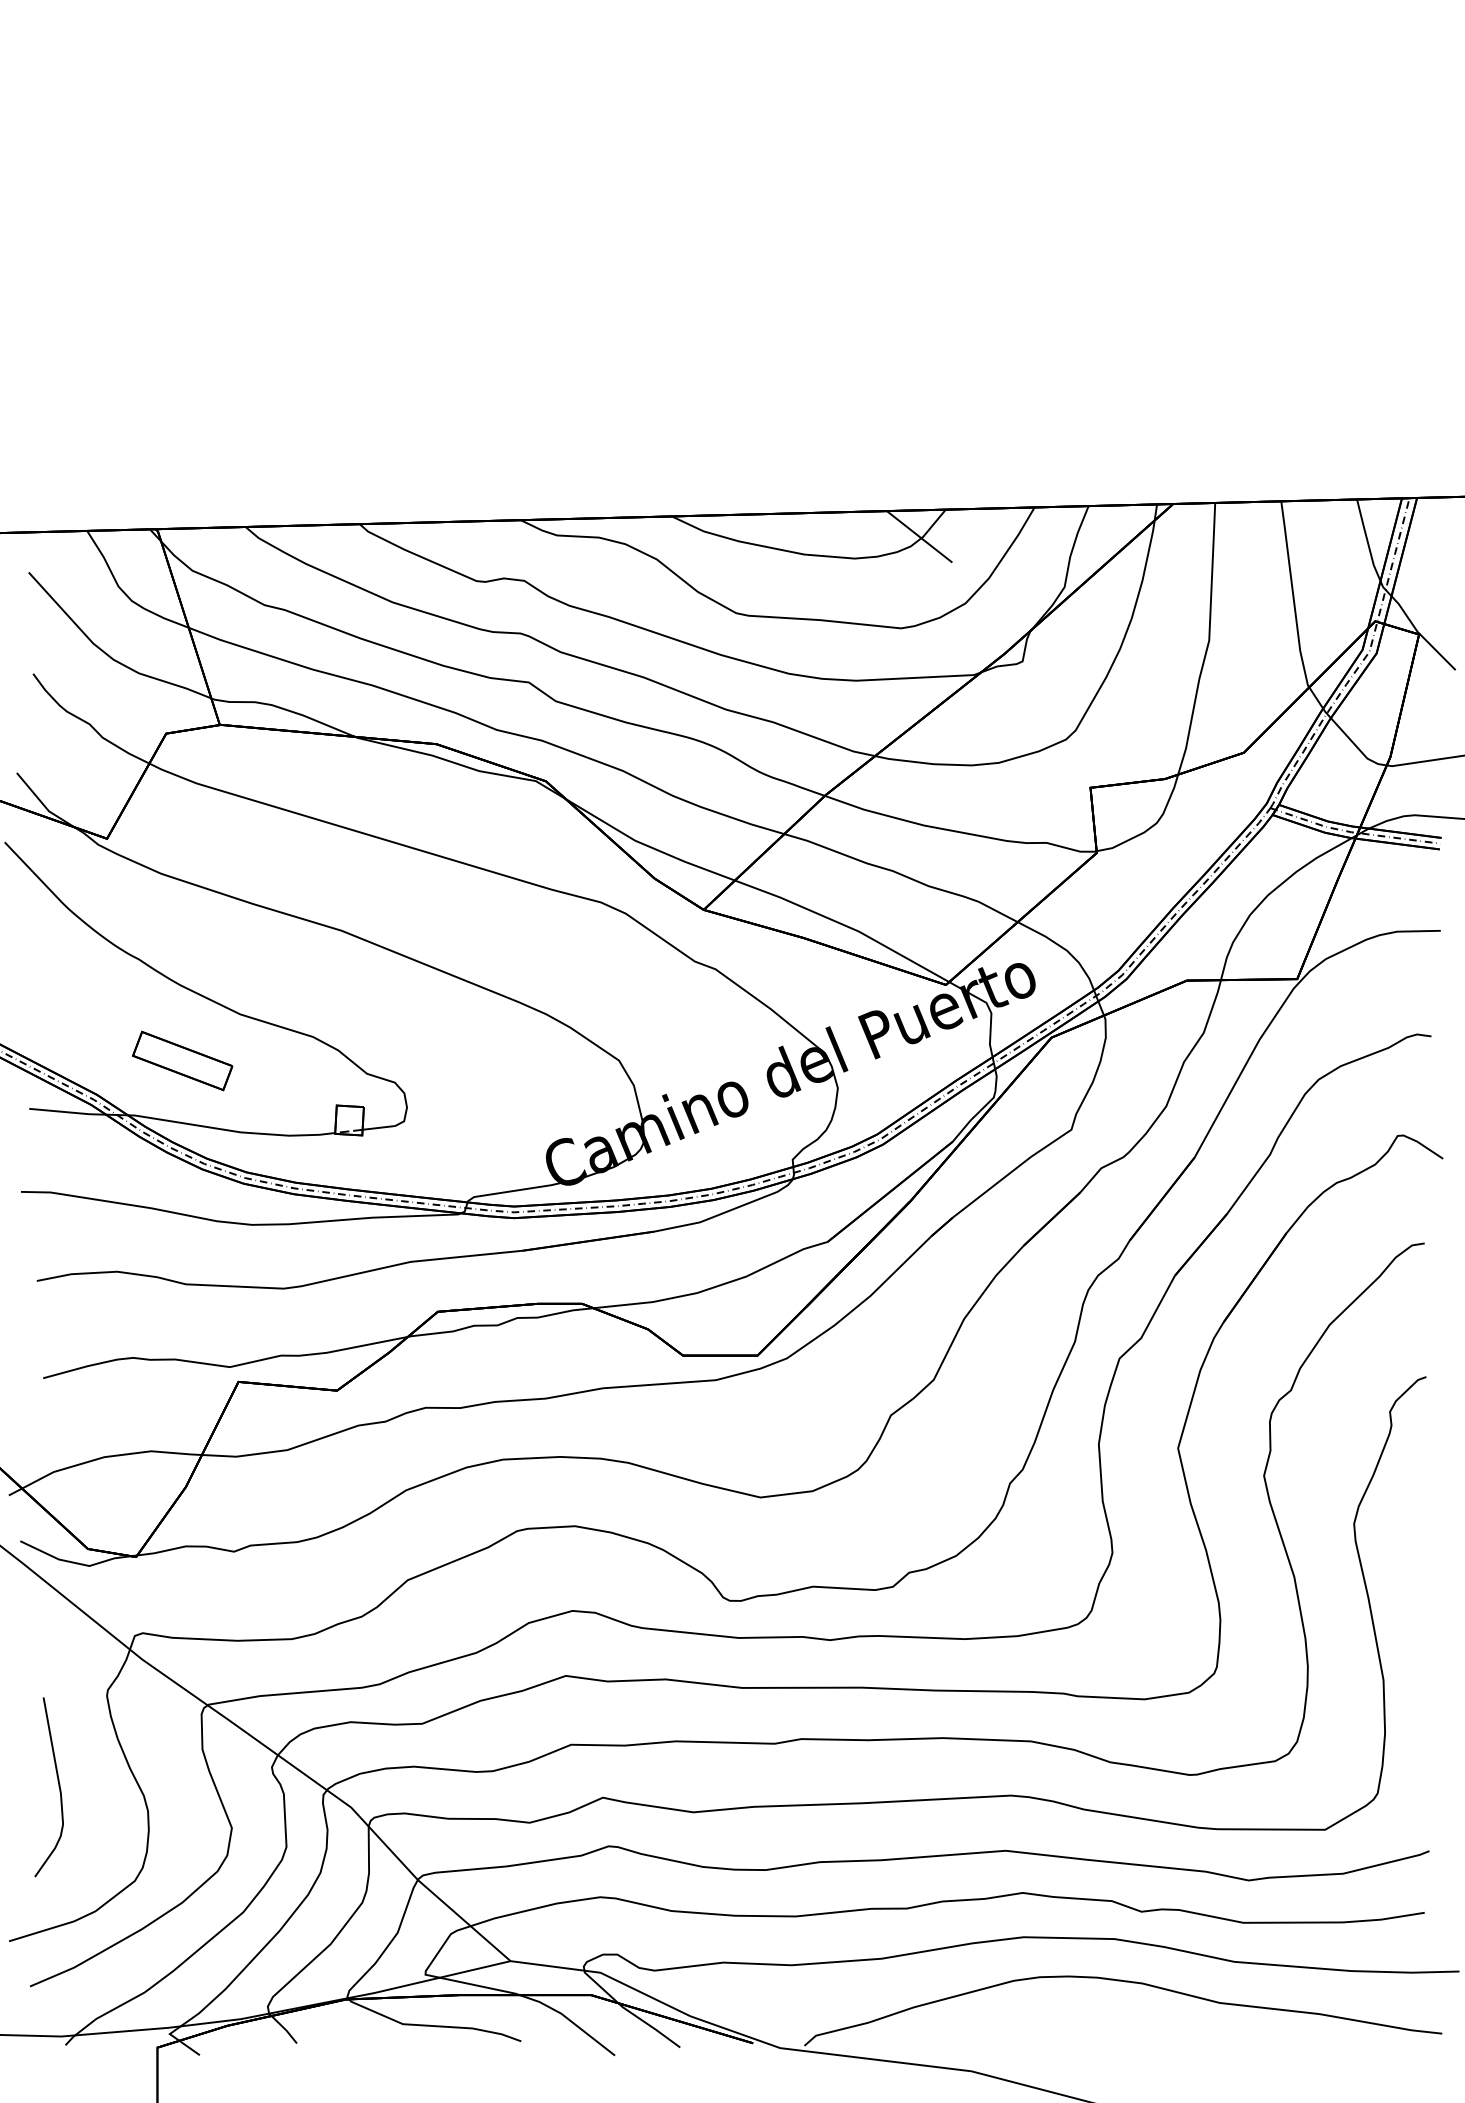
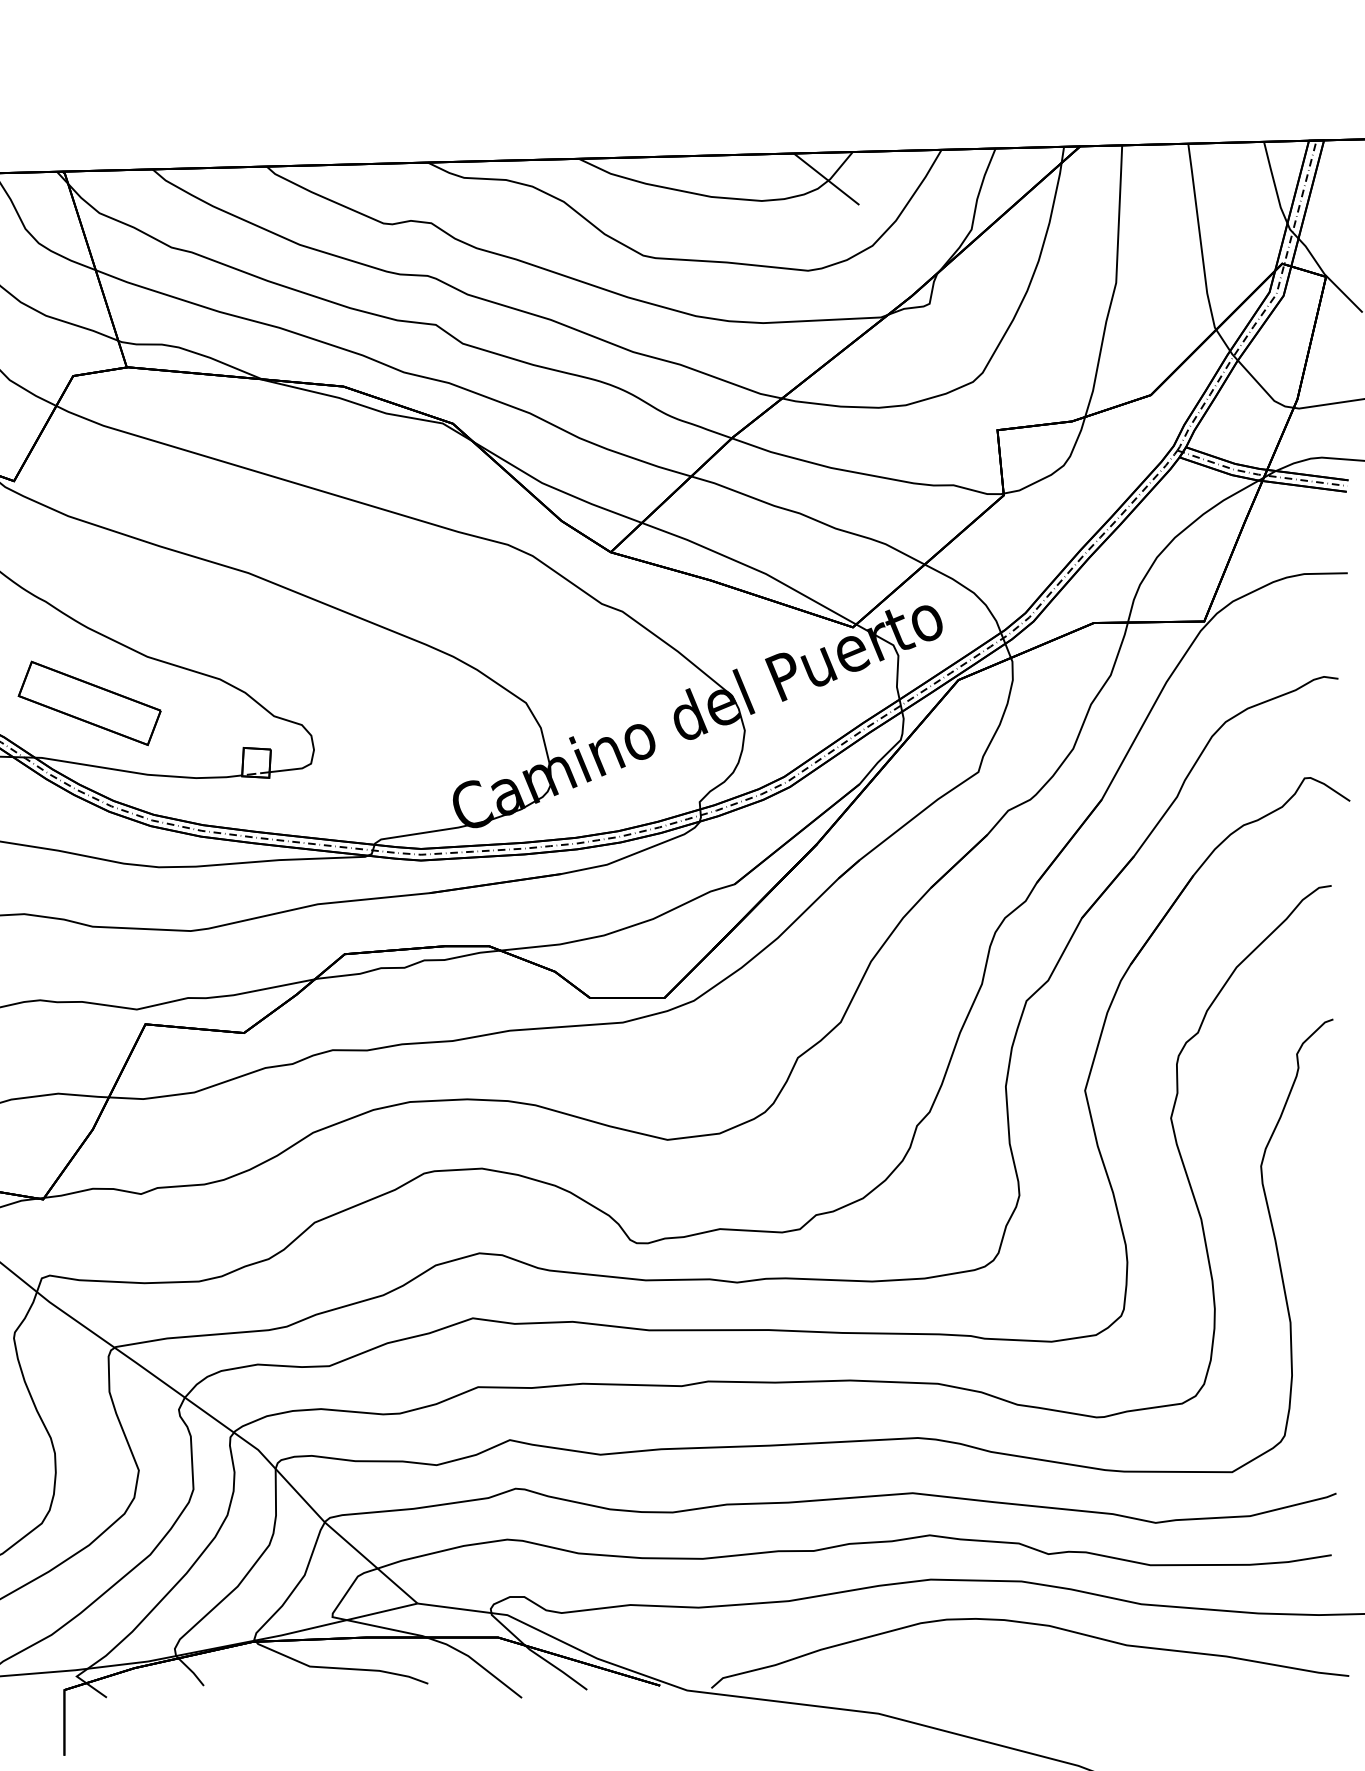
part: (182, 1060) -> (89, 702), size x1.43

